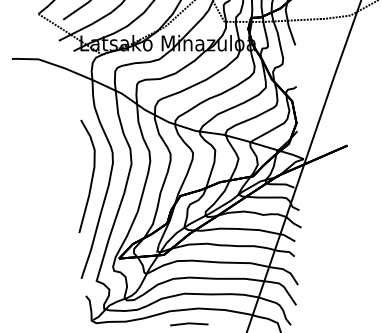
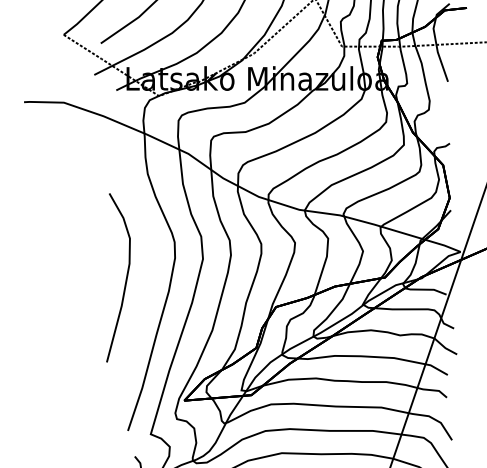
curve: (91, 176) -> (125, 277), moved

